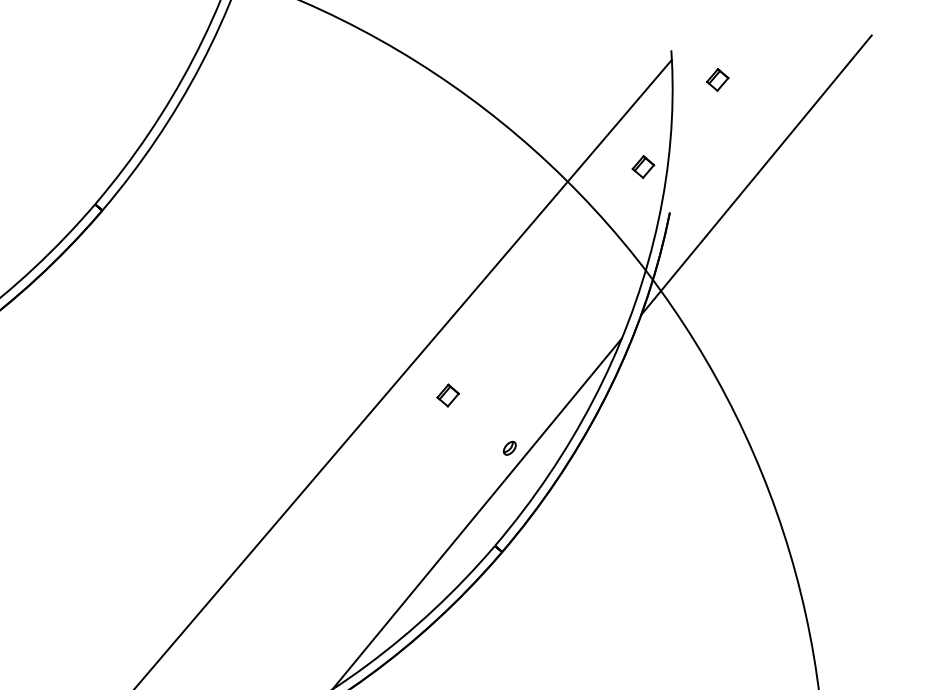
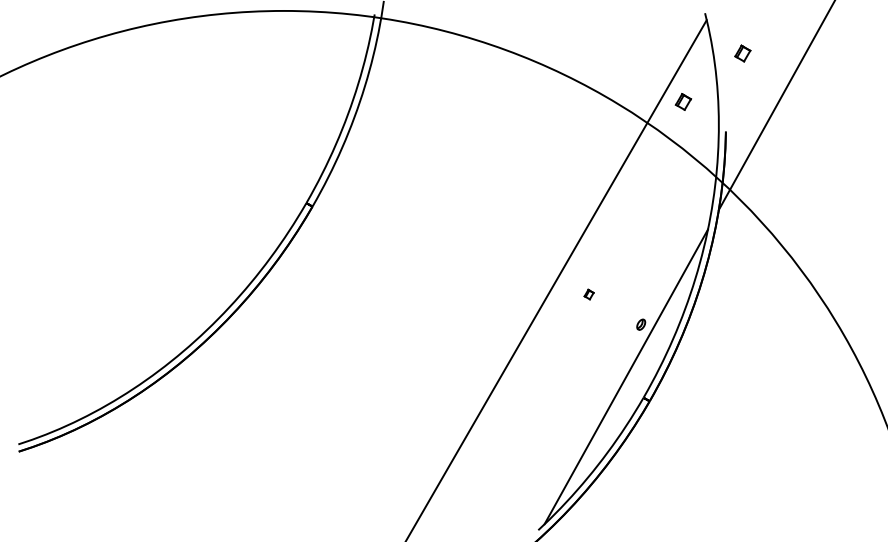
part: (717, 79) -> (742, 53), moved
part: (643, 166) -> (683, 101), moved
part: (447, 395) -> (588, 294), size x0.6

